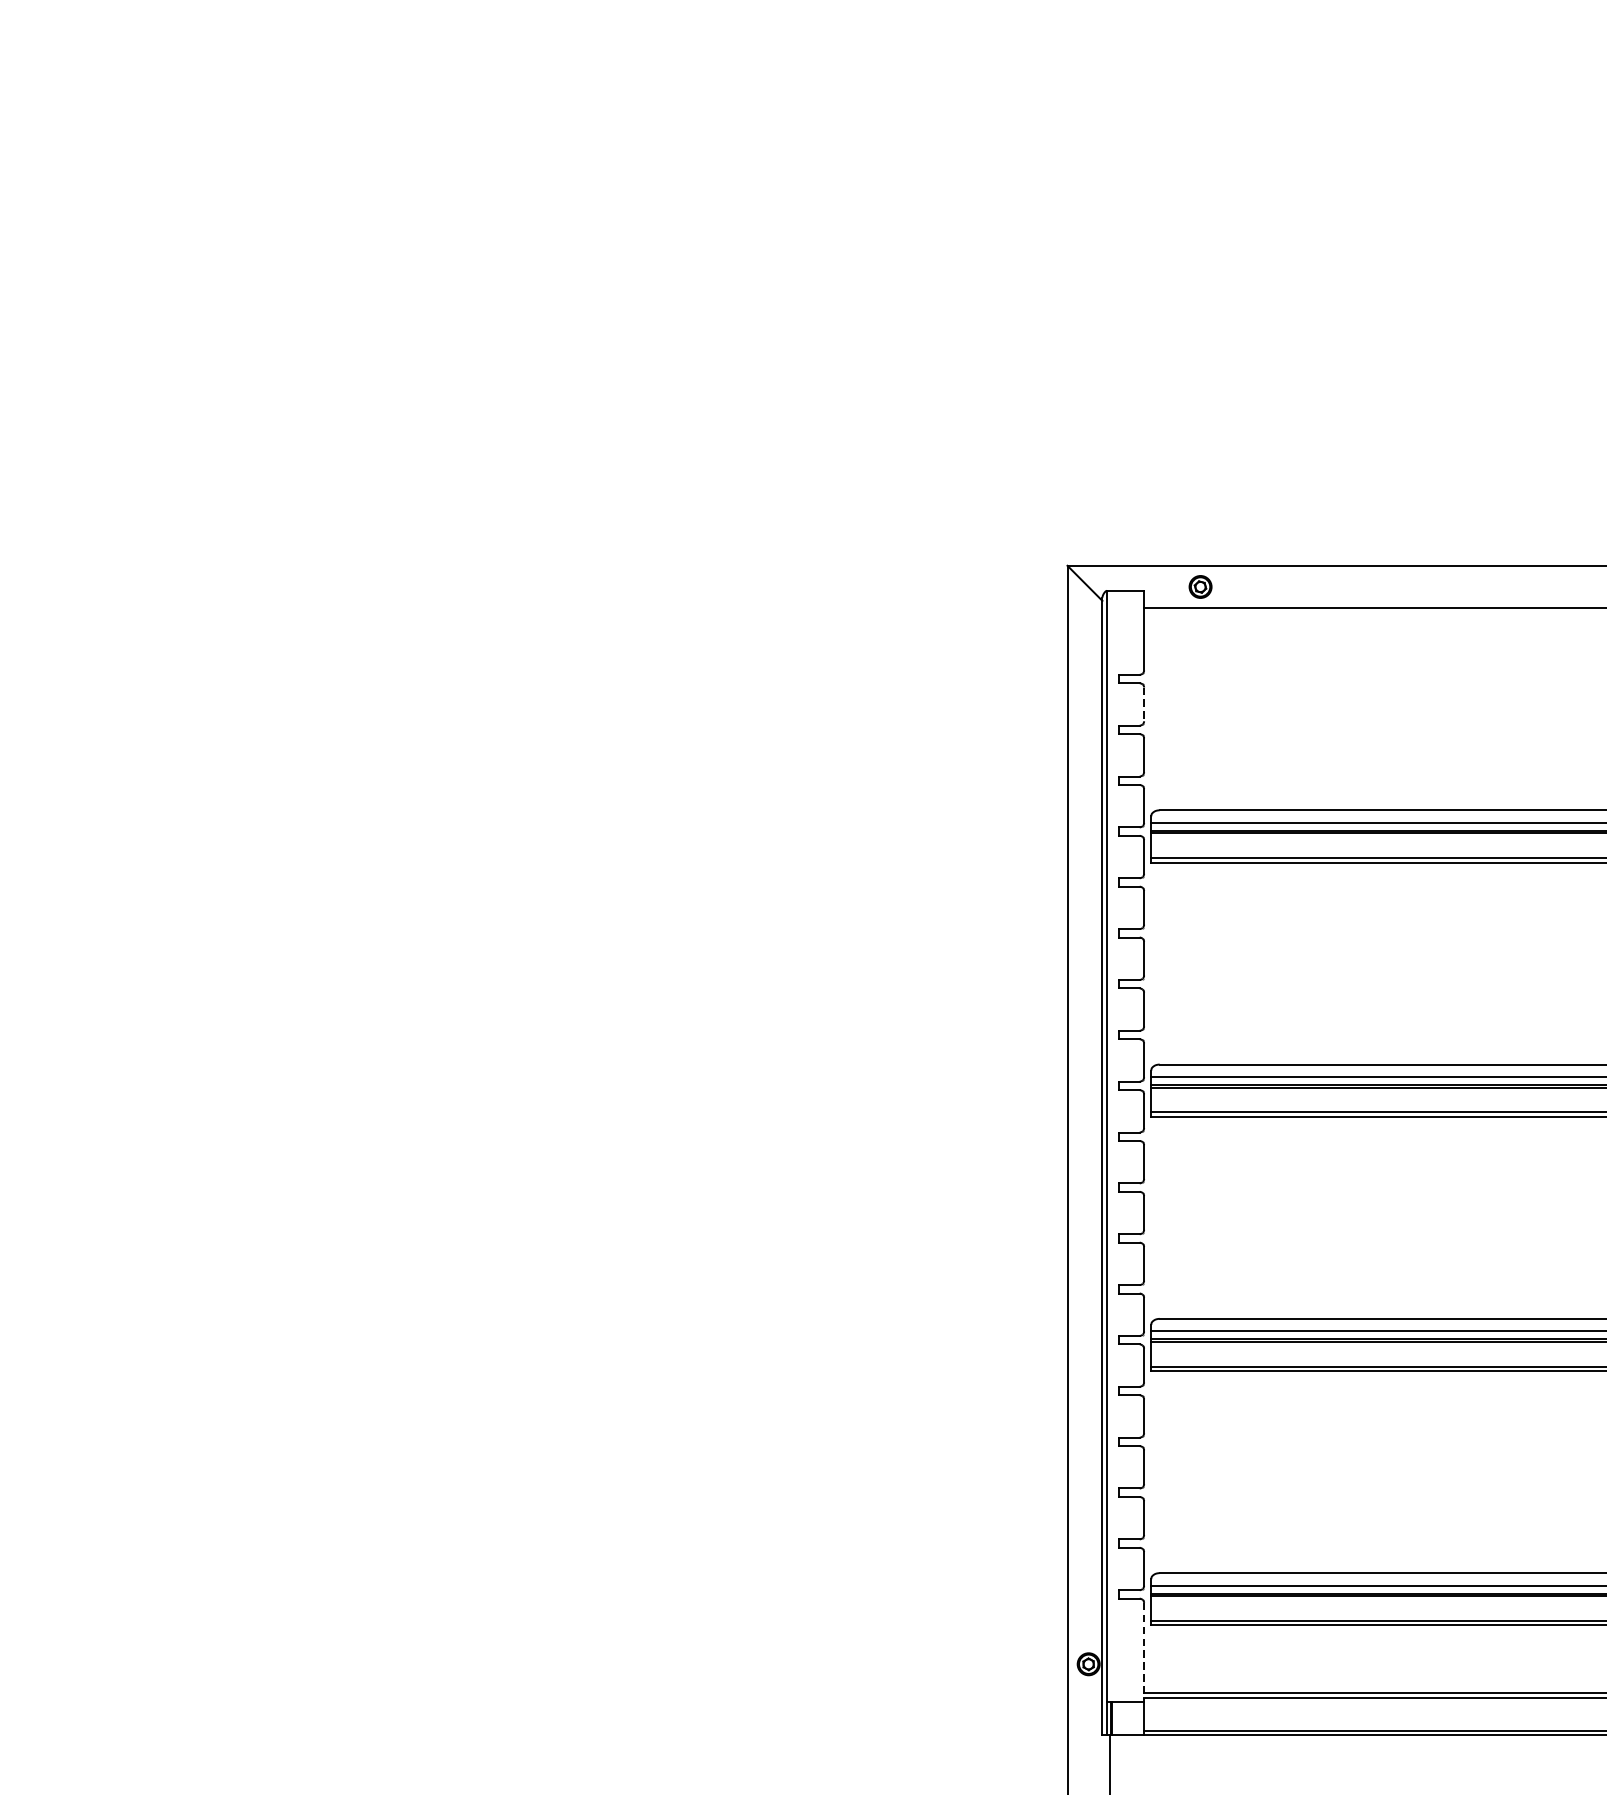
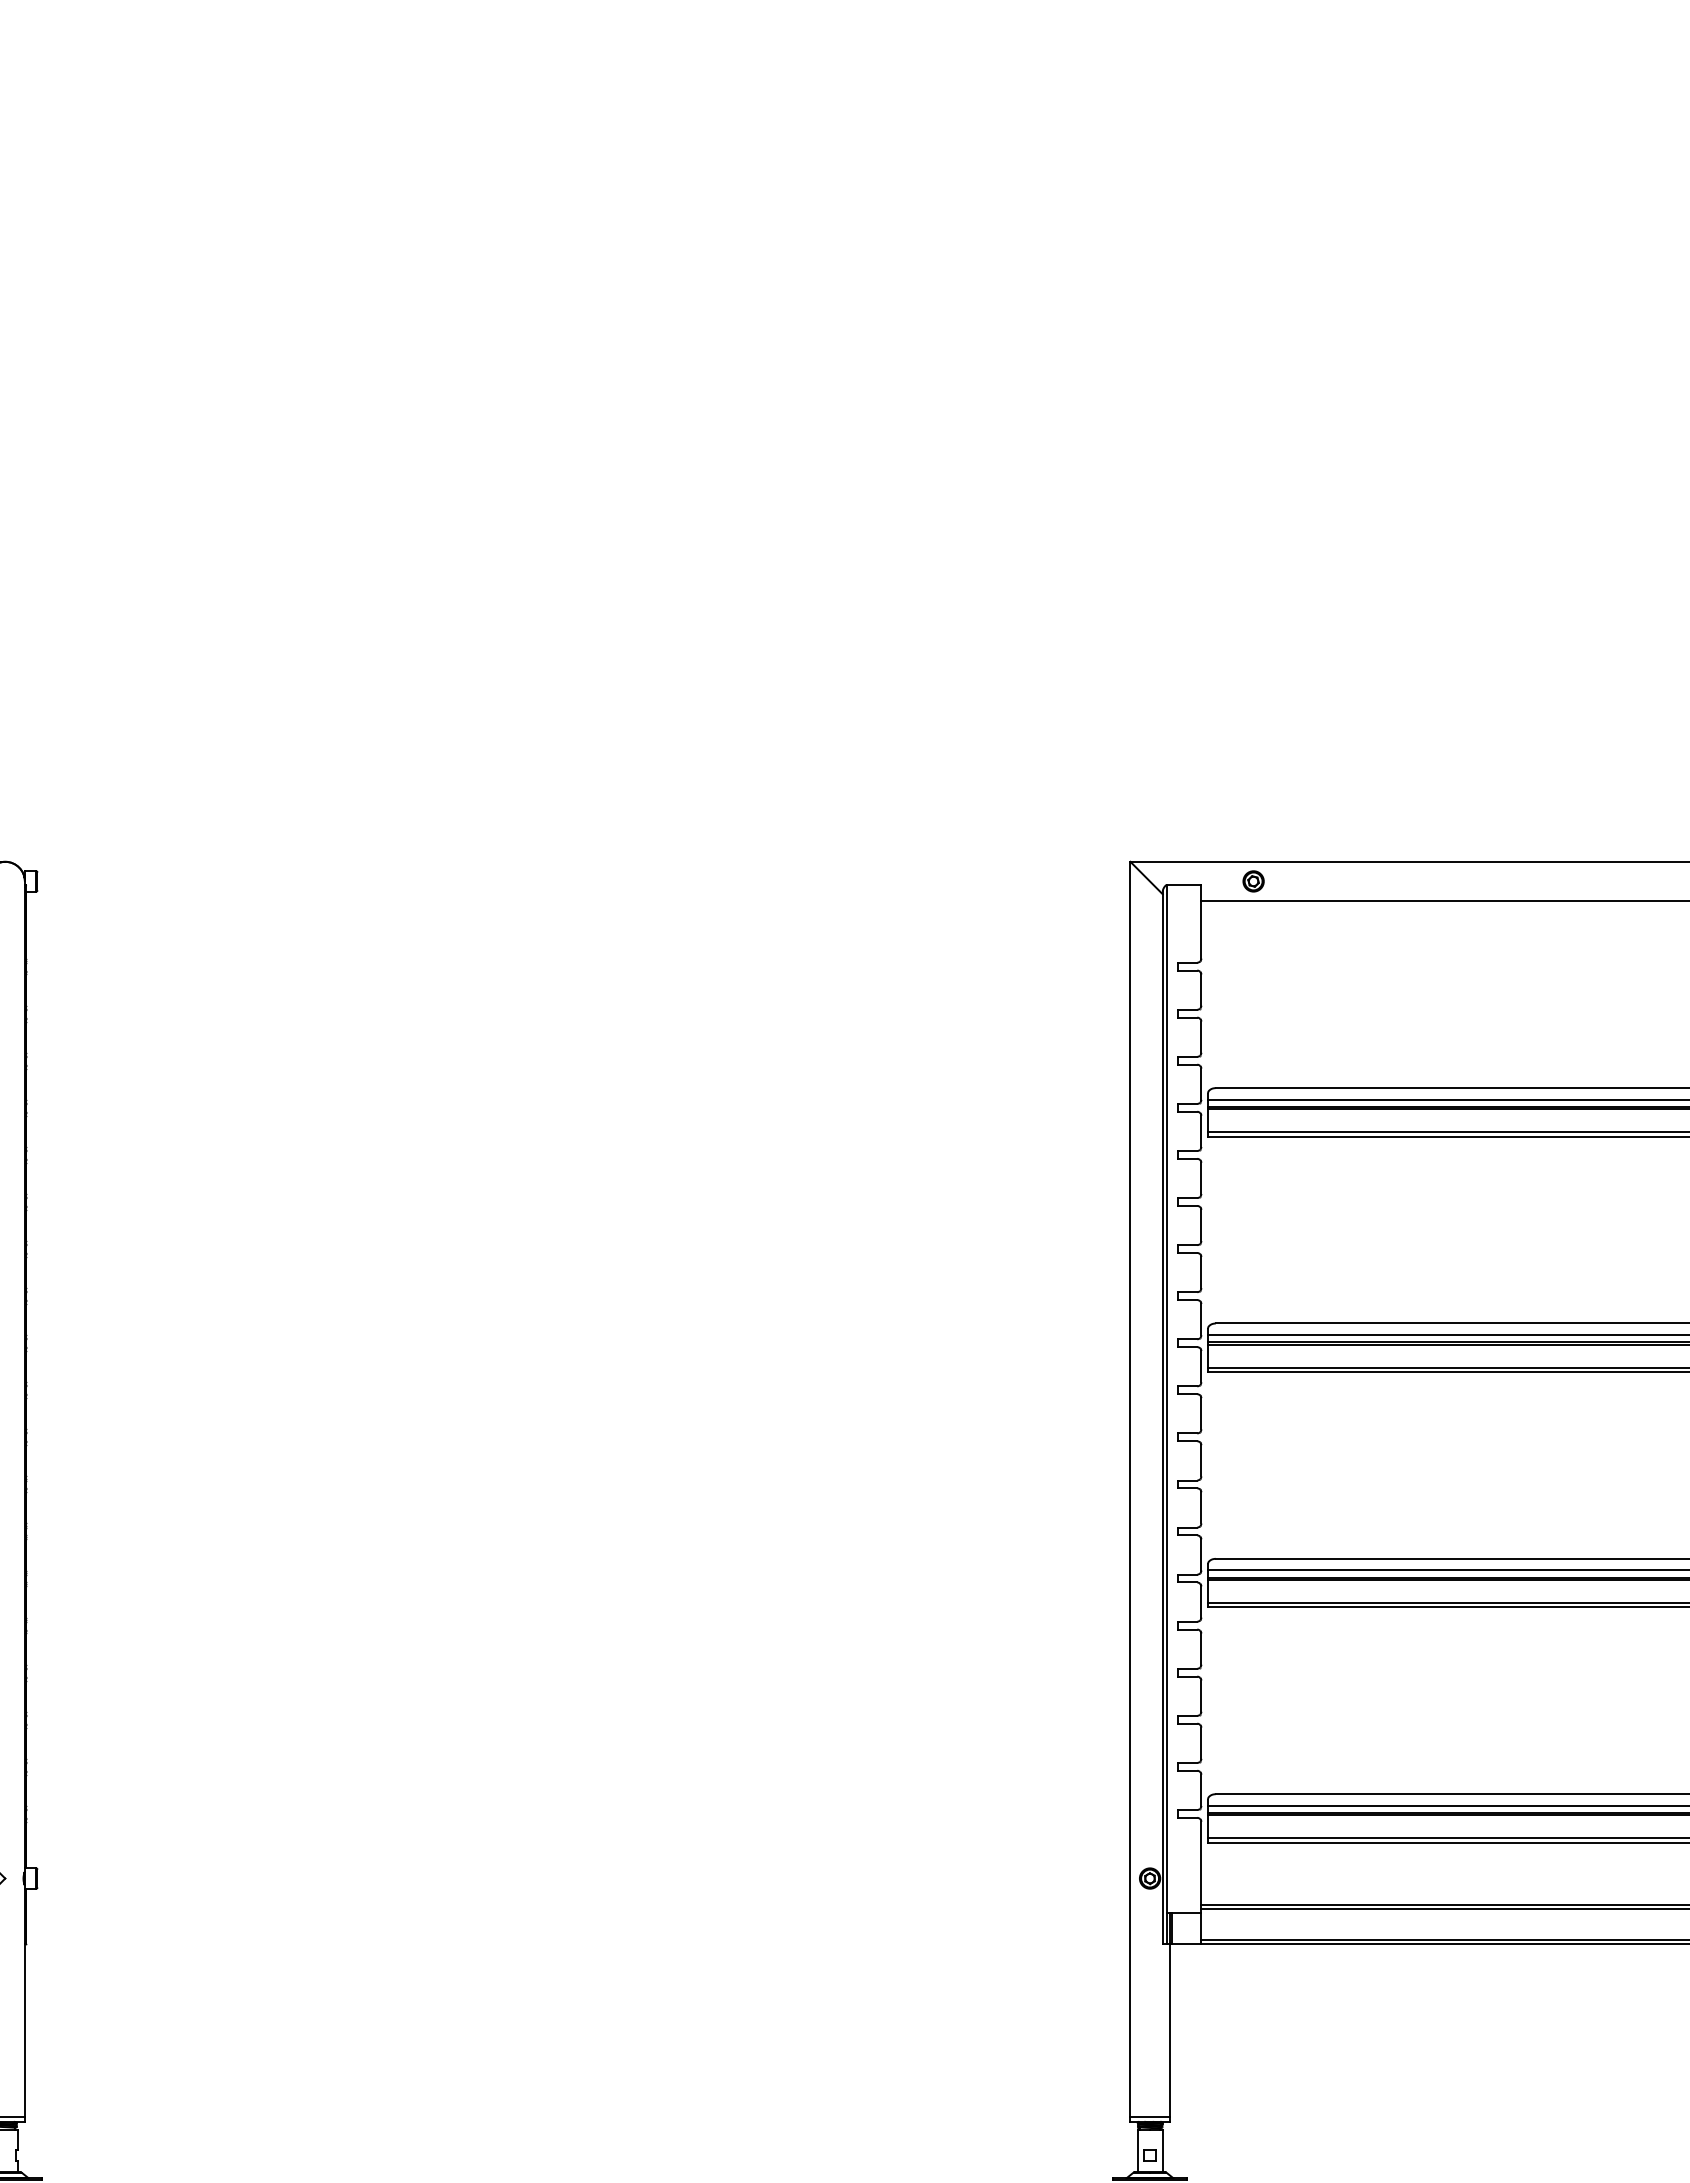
line: (1144, 704) -> (1201, 990), dashed -> solid
line: (1144, 1652) -> (1201, 1867), dashed -> solid

